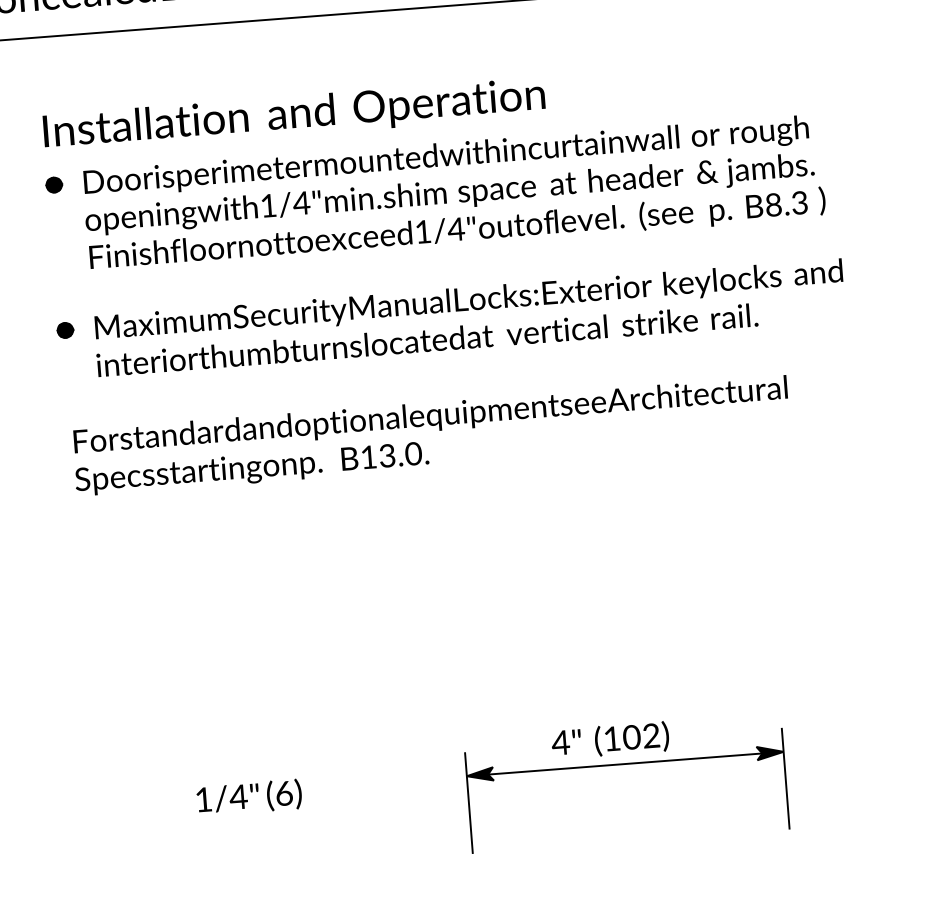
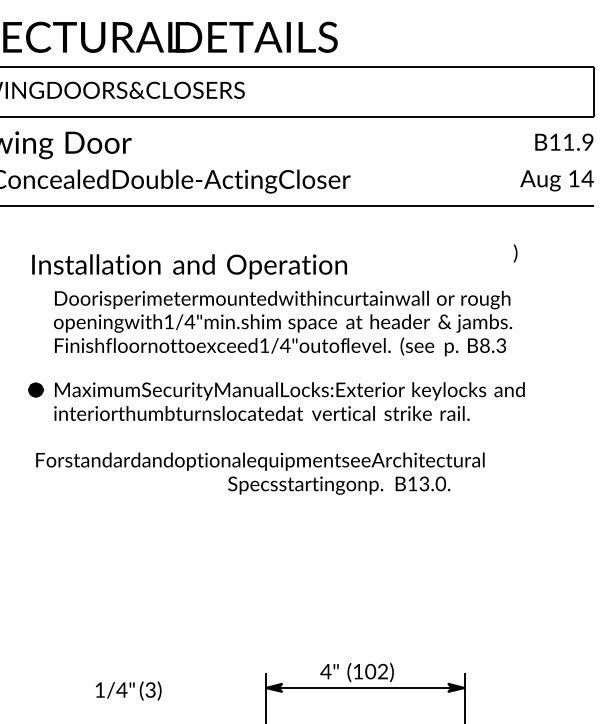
part: (54, 184) -> (36, 298), removed
text: (822, 200) -> (515, 253), moved
part: (65, 329) -> (36, 389), size x1.4
text: (252, 468) -> (339, 485), moved
text: (283, 792) -> (150, 689), (6) -> (3)

